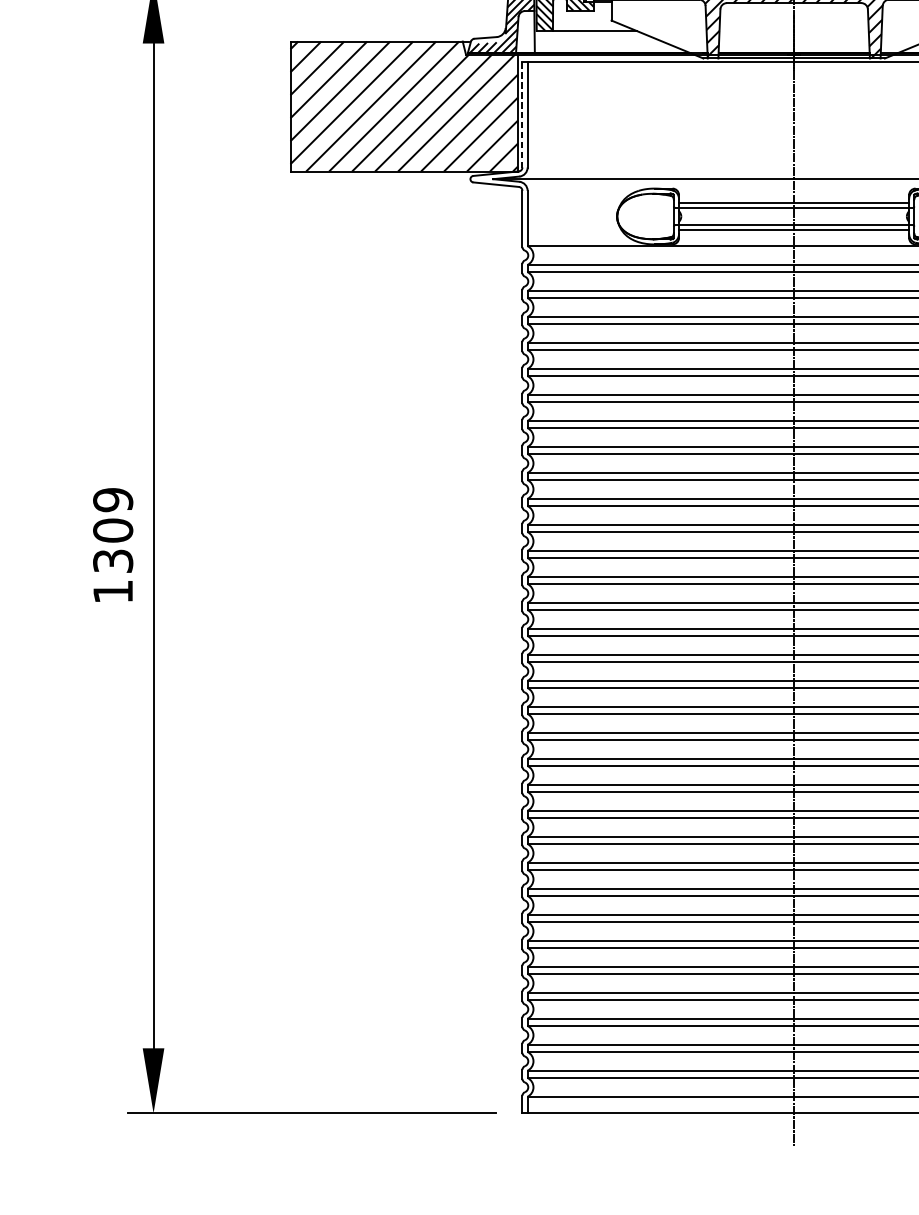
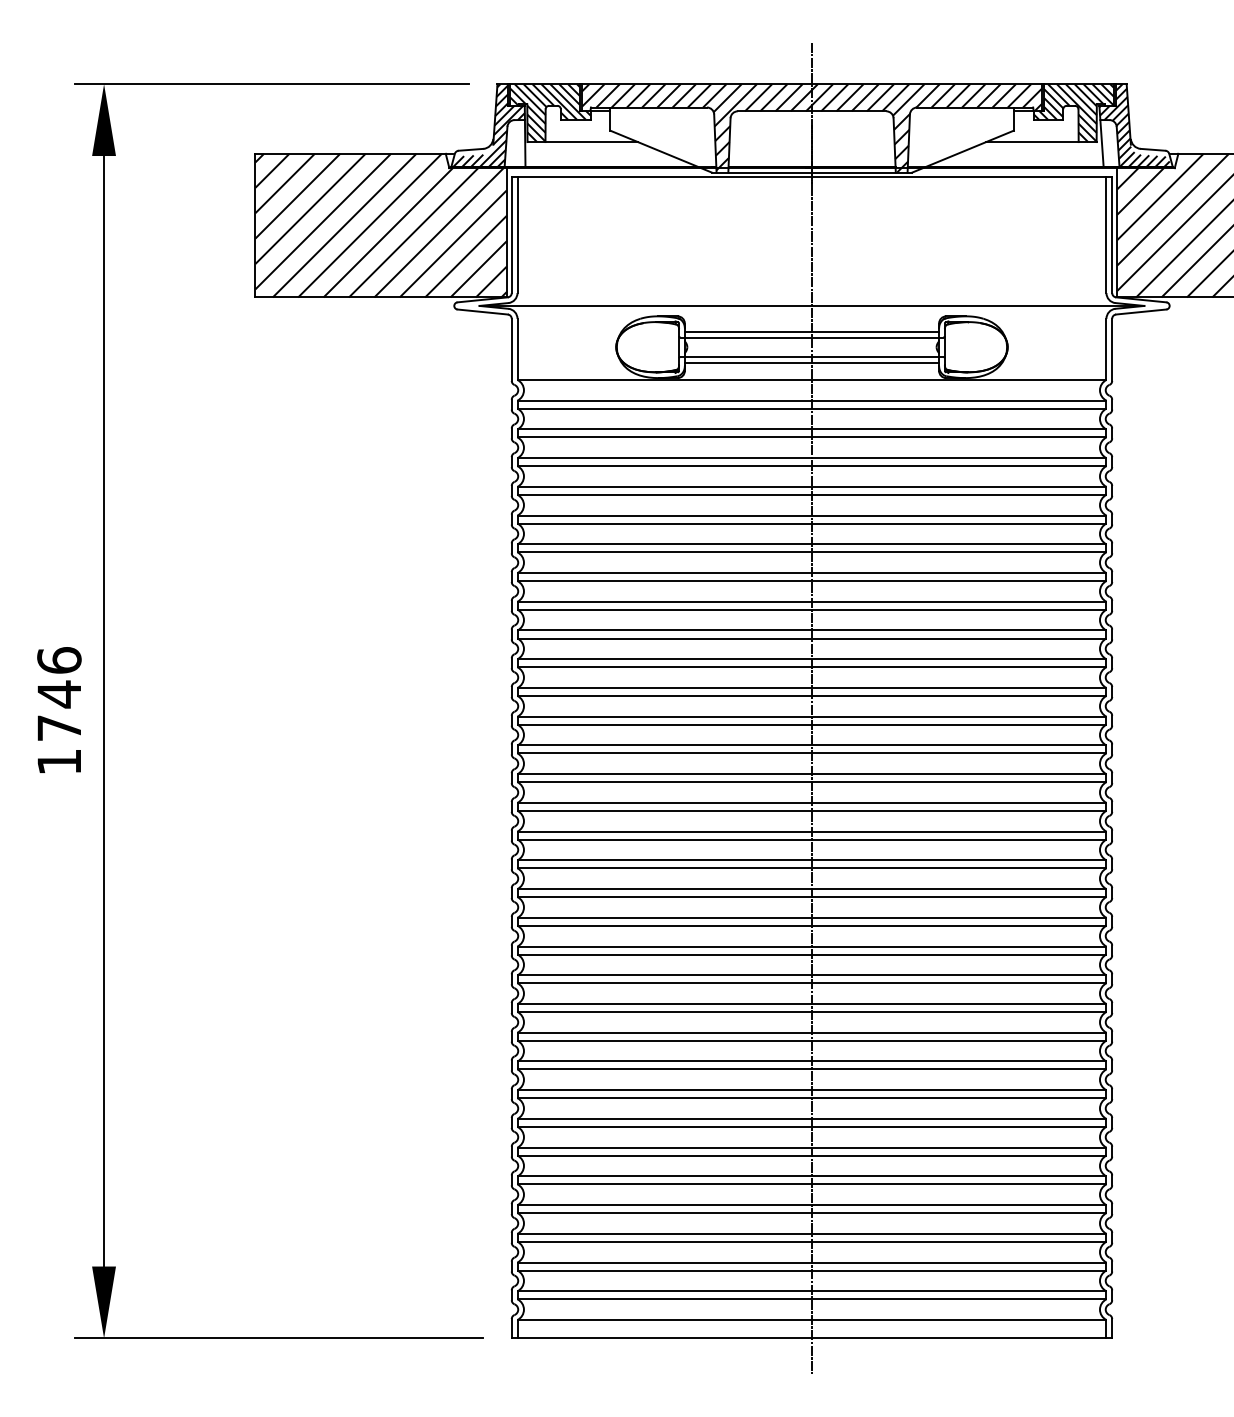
line: (522, 115) -> (511, 235), dashed -> solid
text: (113, 529) -> (59, 693), 1309 -> 1746

